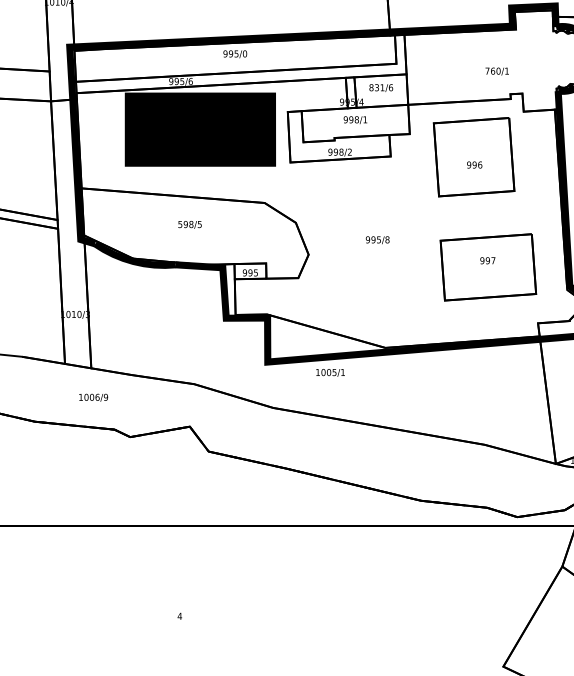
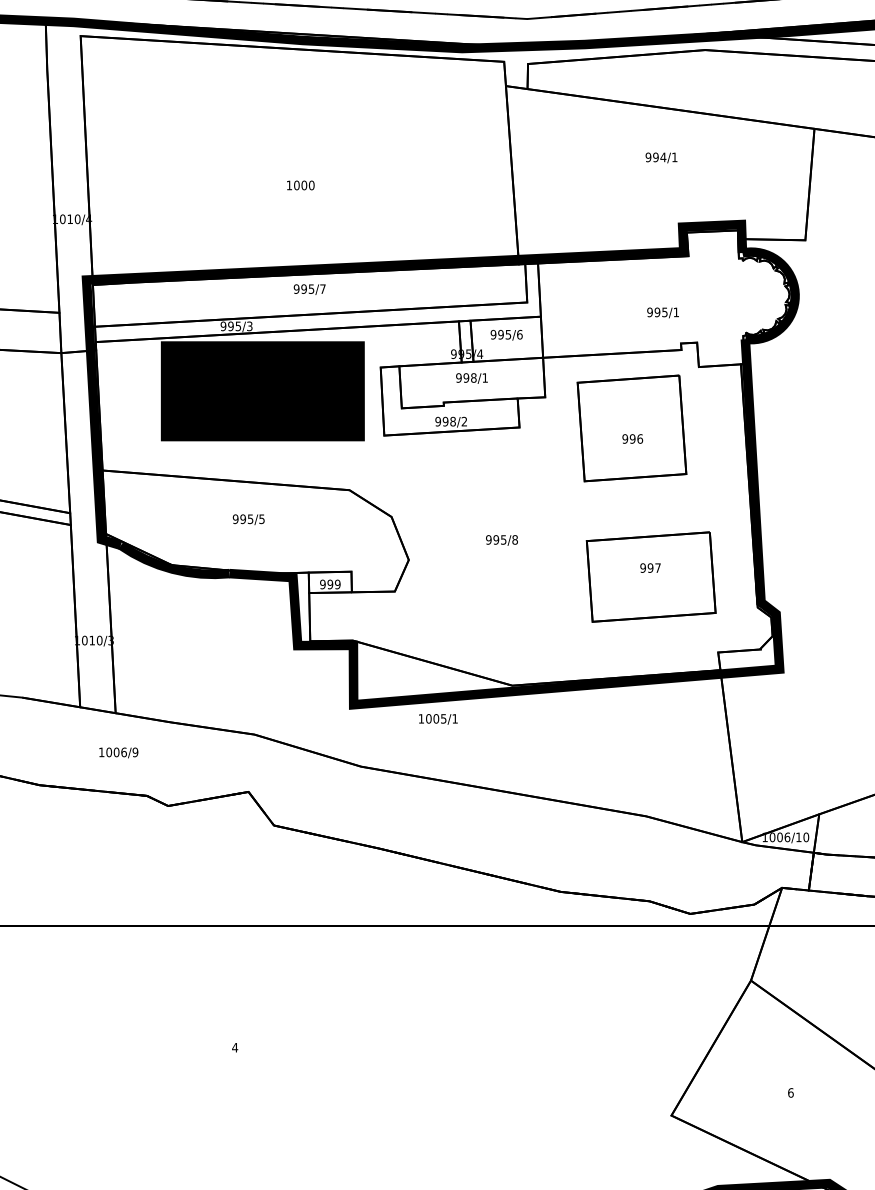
text: (244, 53) -> (322, 288), 995/0 -> 995/7
text: (493, 71) -> (657, 312), 760/1 -> 995/1
text: (190, 81) -> (249, 326), 995/6 -> 995/3
text: (376, 87) -> (500, 334), 831/6 -> 995/6
text: (185, 224) -> (242, 519), 598/5 -> 995/5
text: (255, 272) -> (337, 584), 995 -> 999

